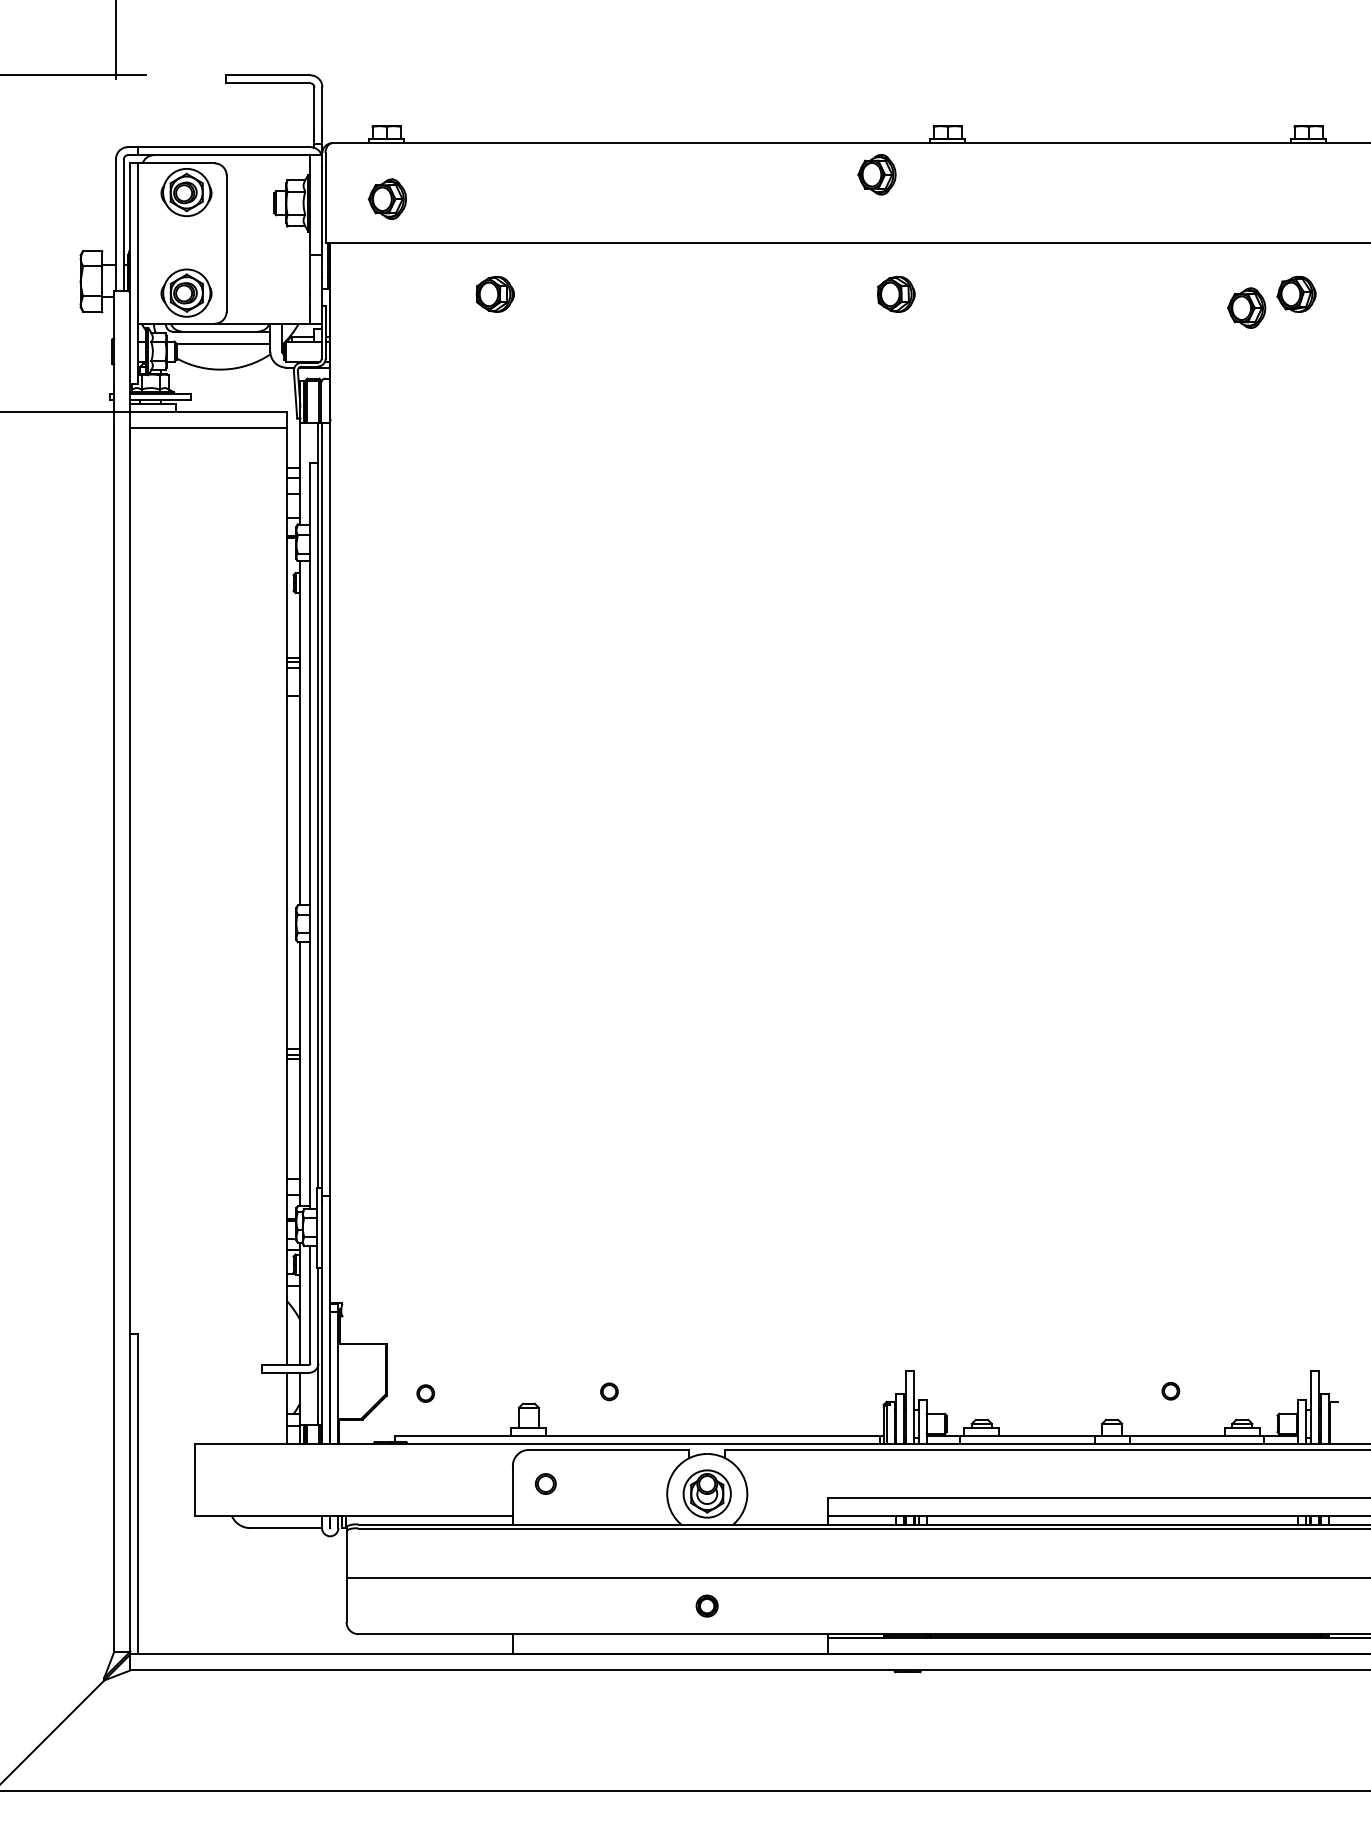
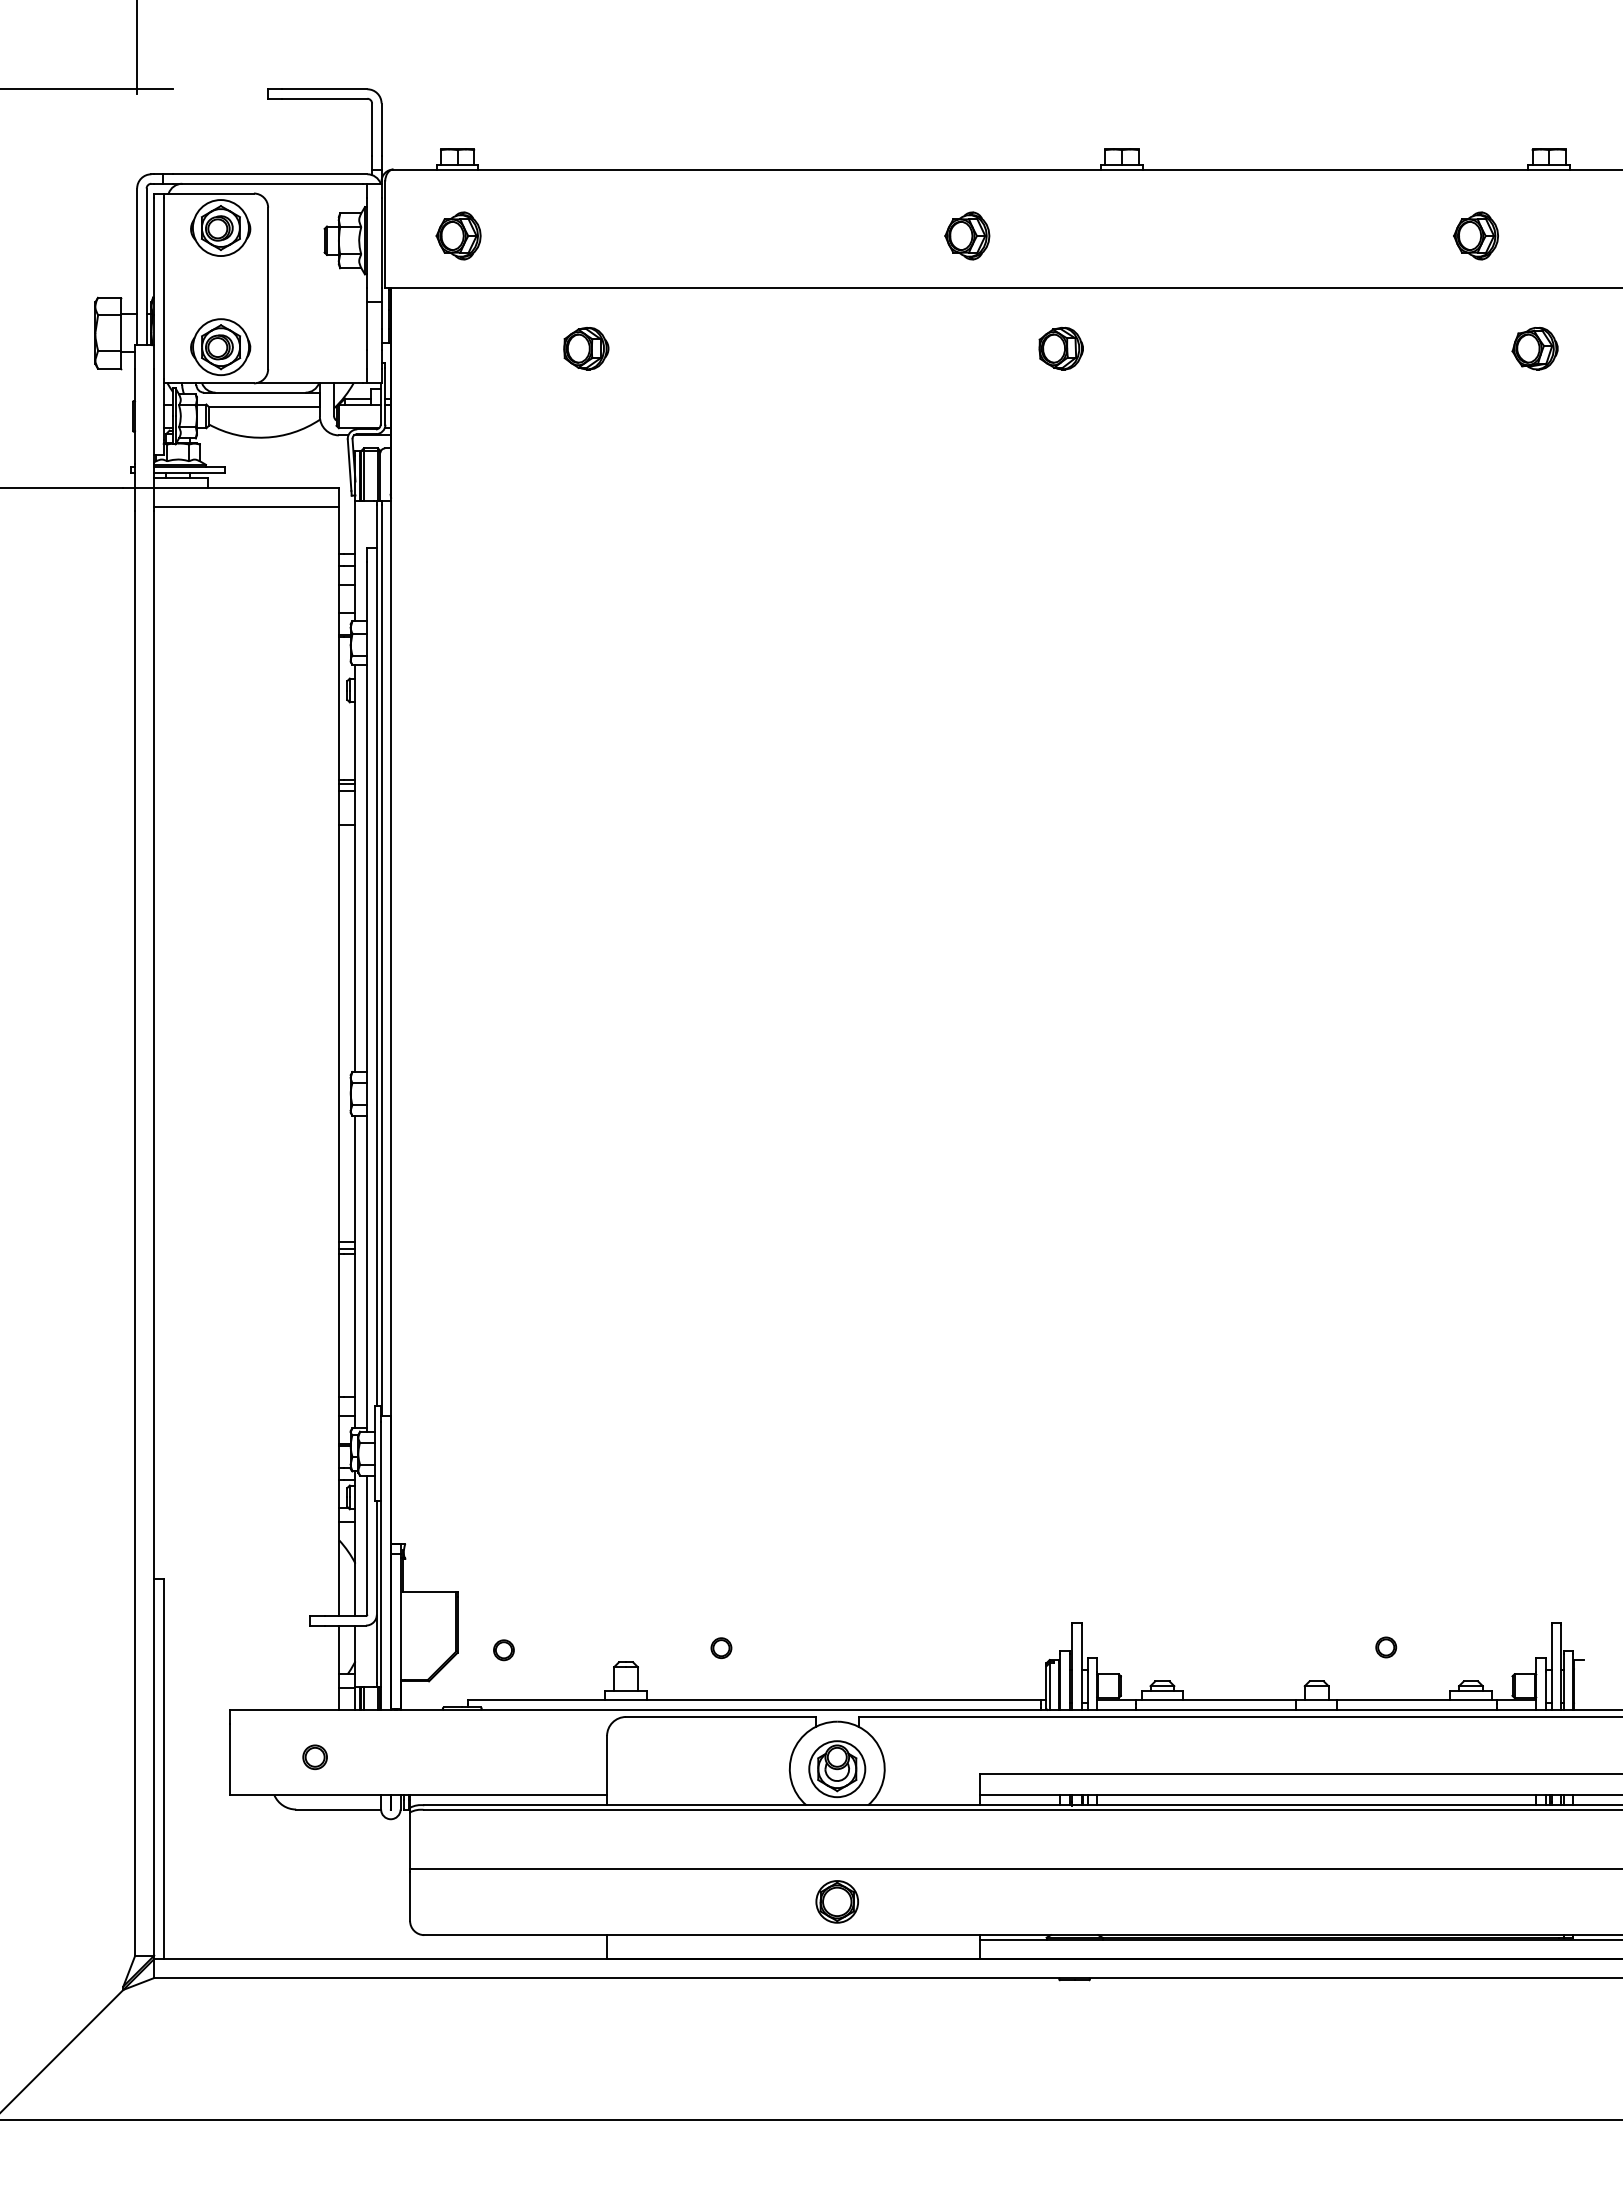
part: (877, 174) -> (967, 235), moved
part: (1246, 307) -> (1475, 235), moved
part: (545, 1484) -> (314, 1757), moved
part: (706, 1605) -> (836, 1901), size x1.67

